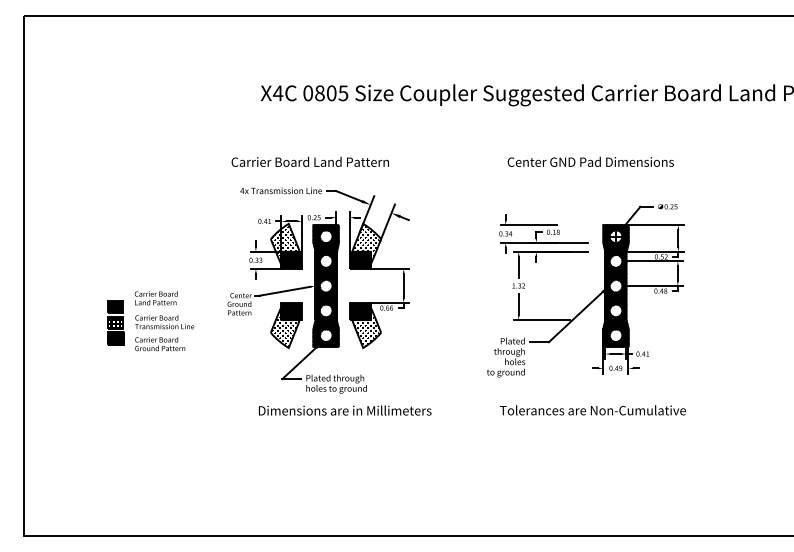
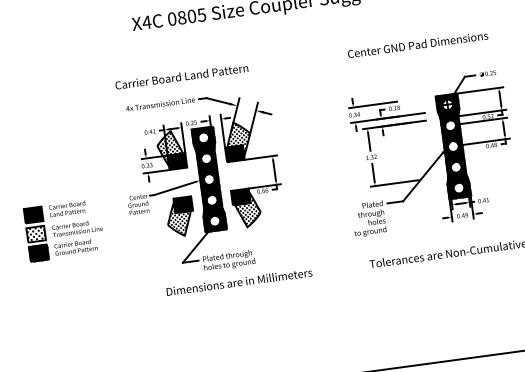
part: (115, 322) -> (36, 234), size x1.43

